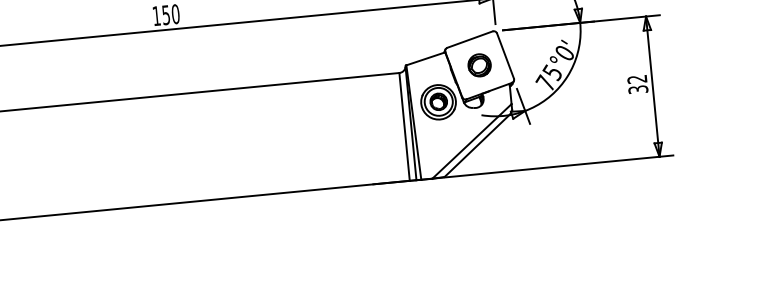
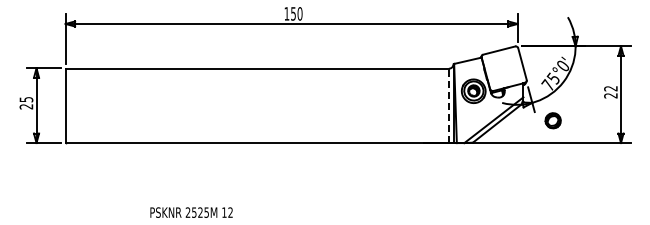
part: (478, 65) -> (552, 120), moved
text: (637, 89) -> (610, 95), 32 -> 22
line: (403, 126) -> (448, 105), solid -> dashed

